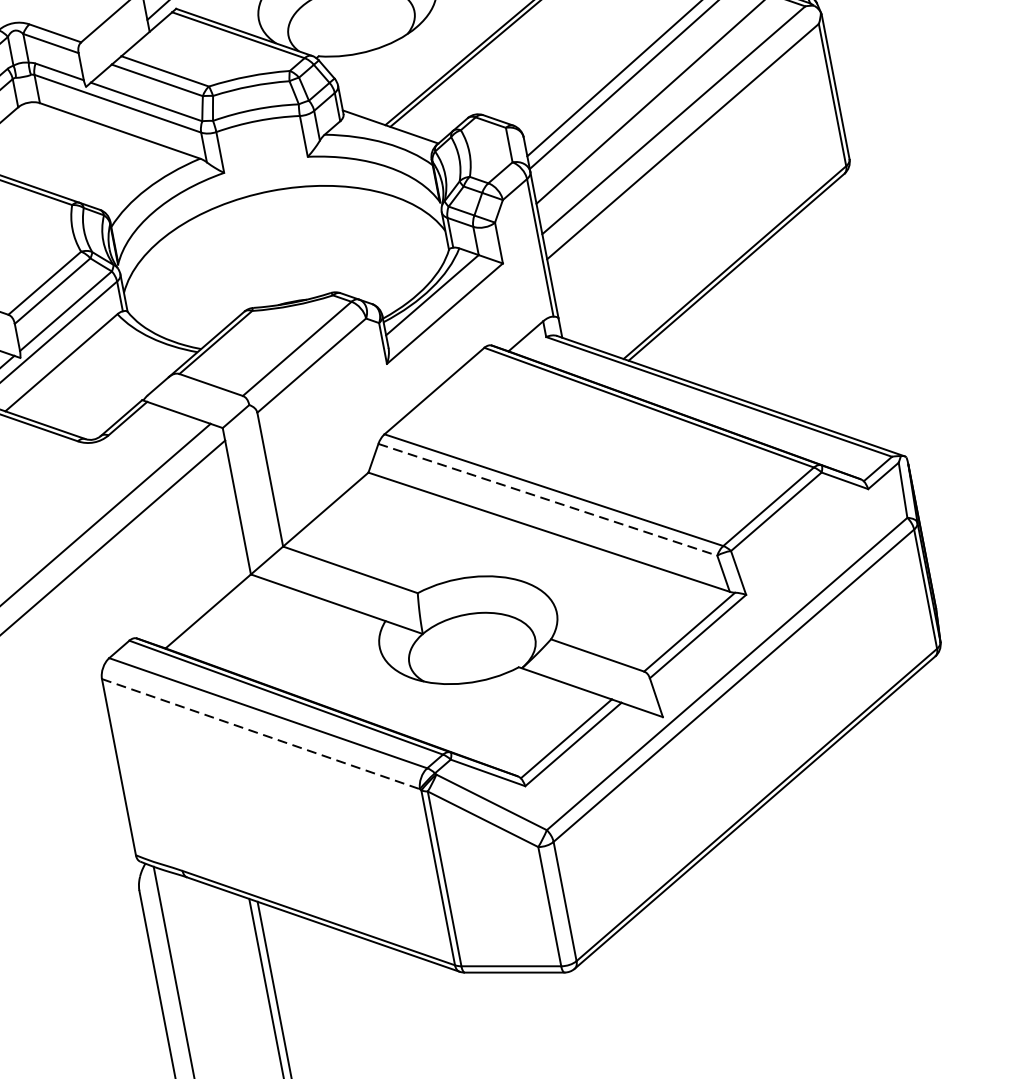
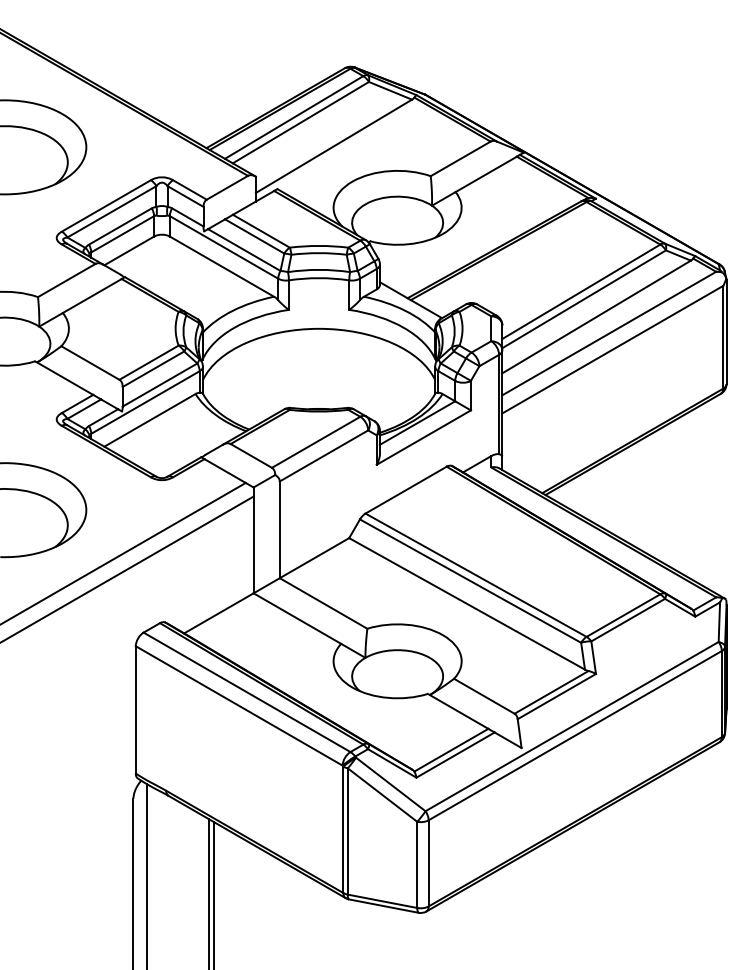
line: (547, 500) -> (470, 581), dashed -> solid
line: (261, 734) -> (239, 706), dashed -> solid

